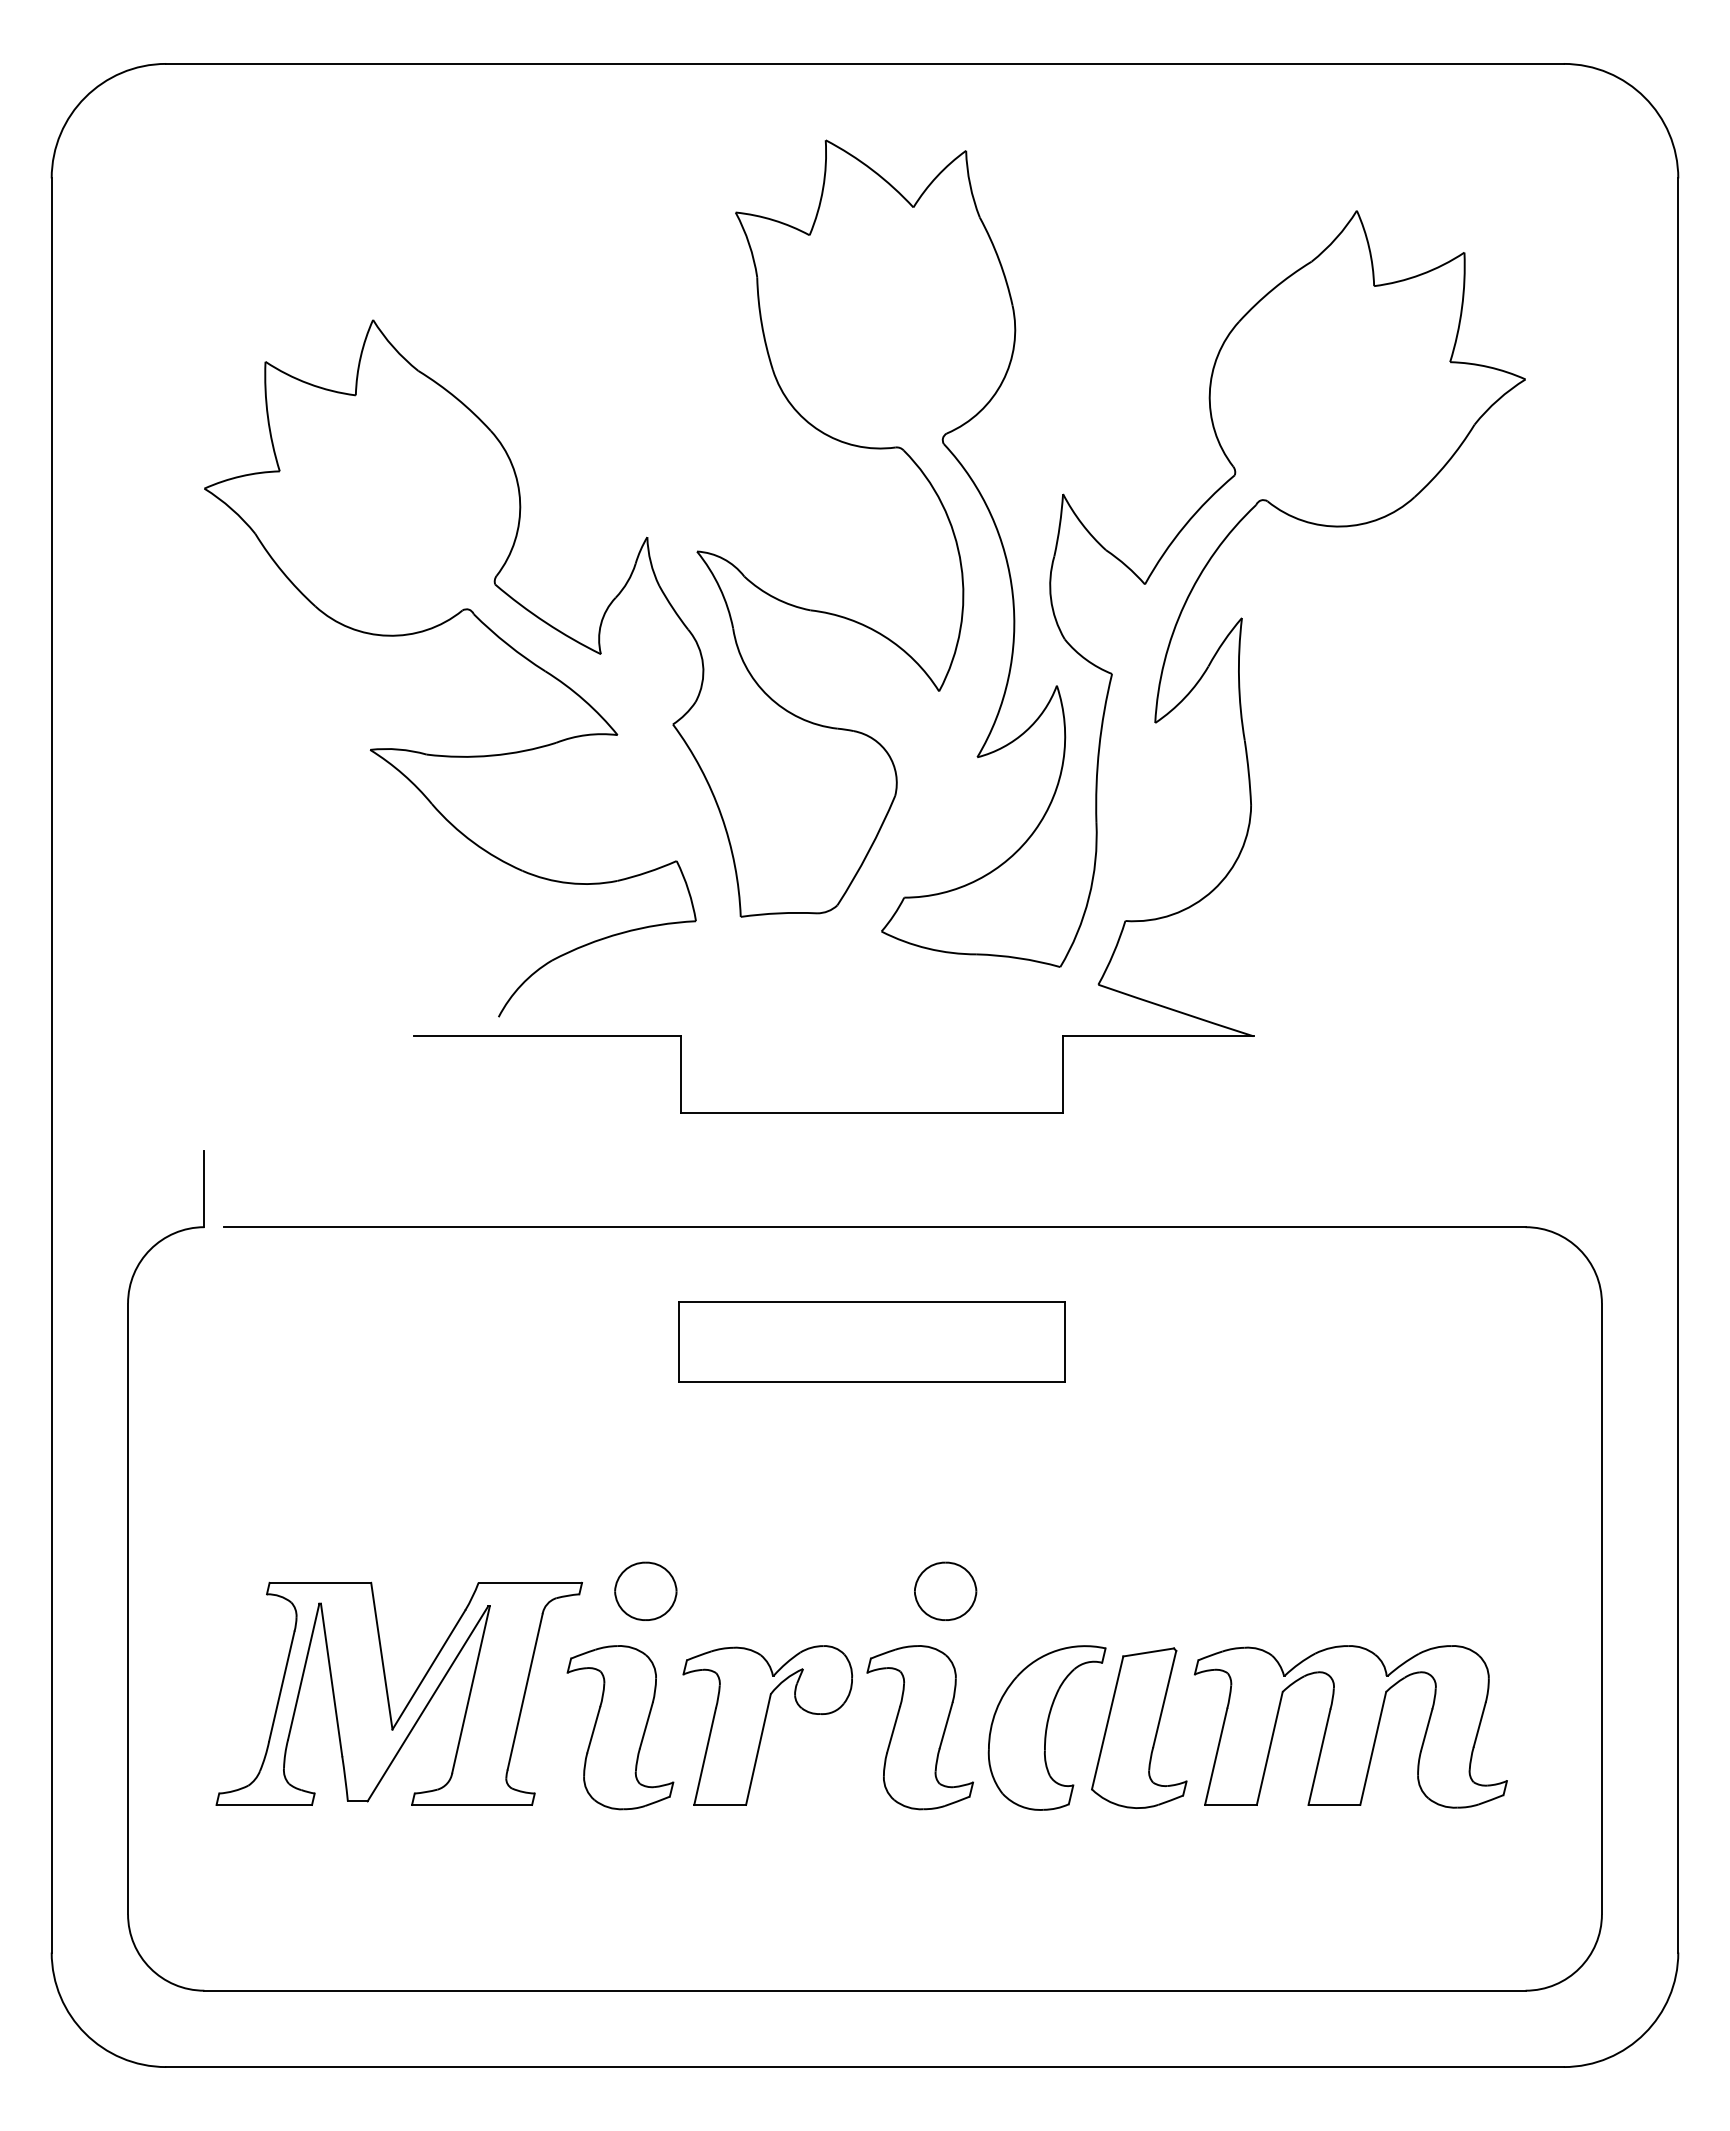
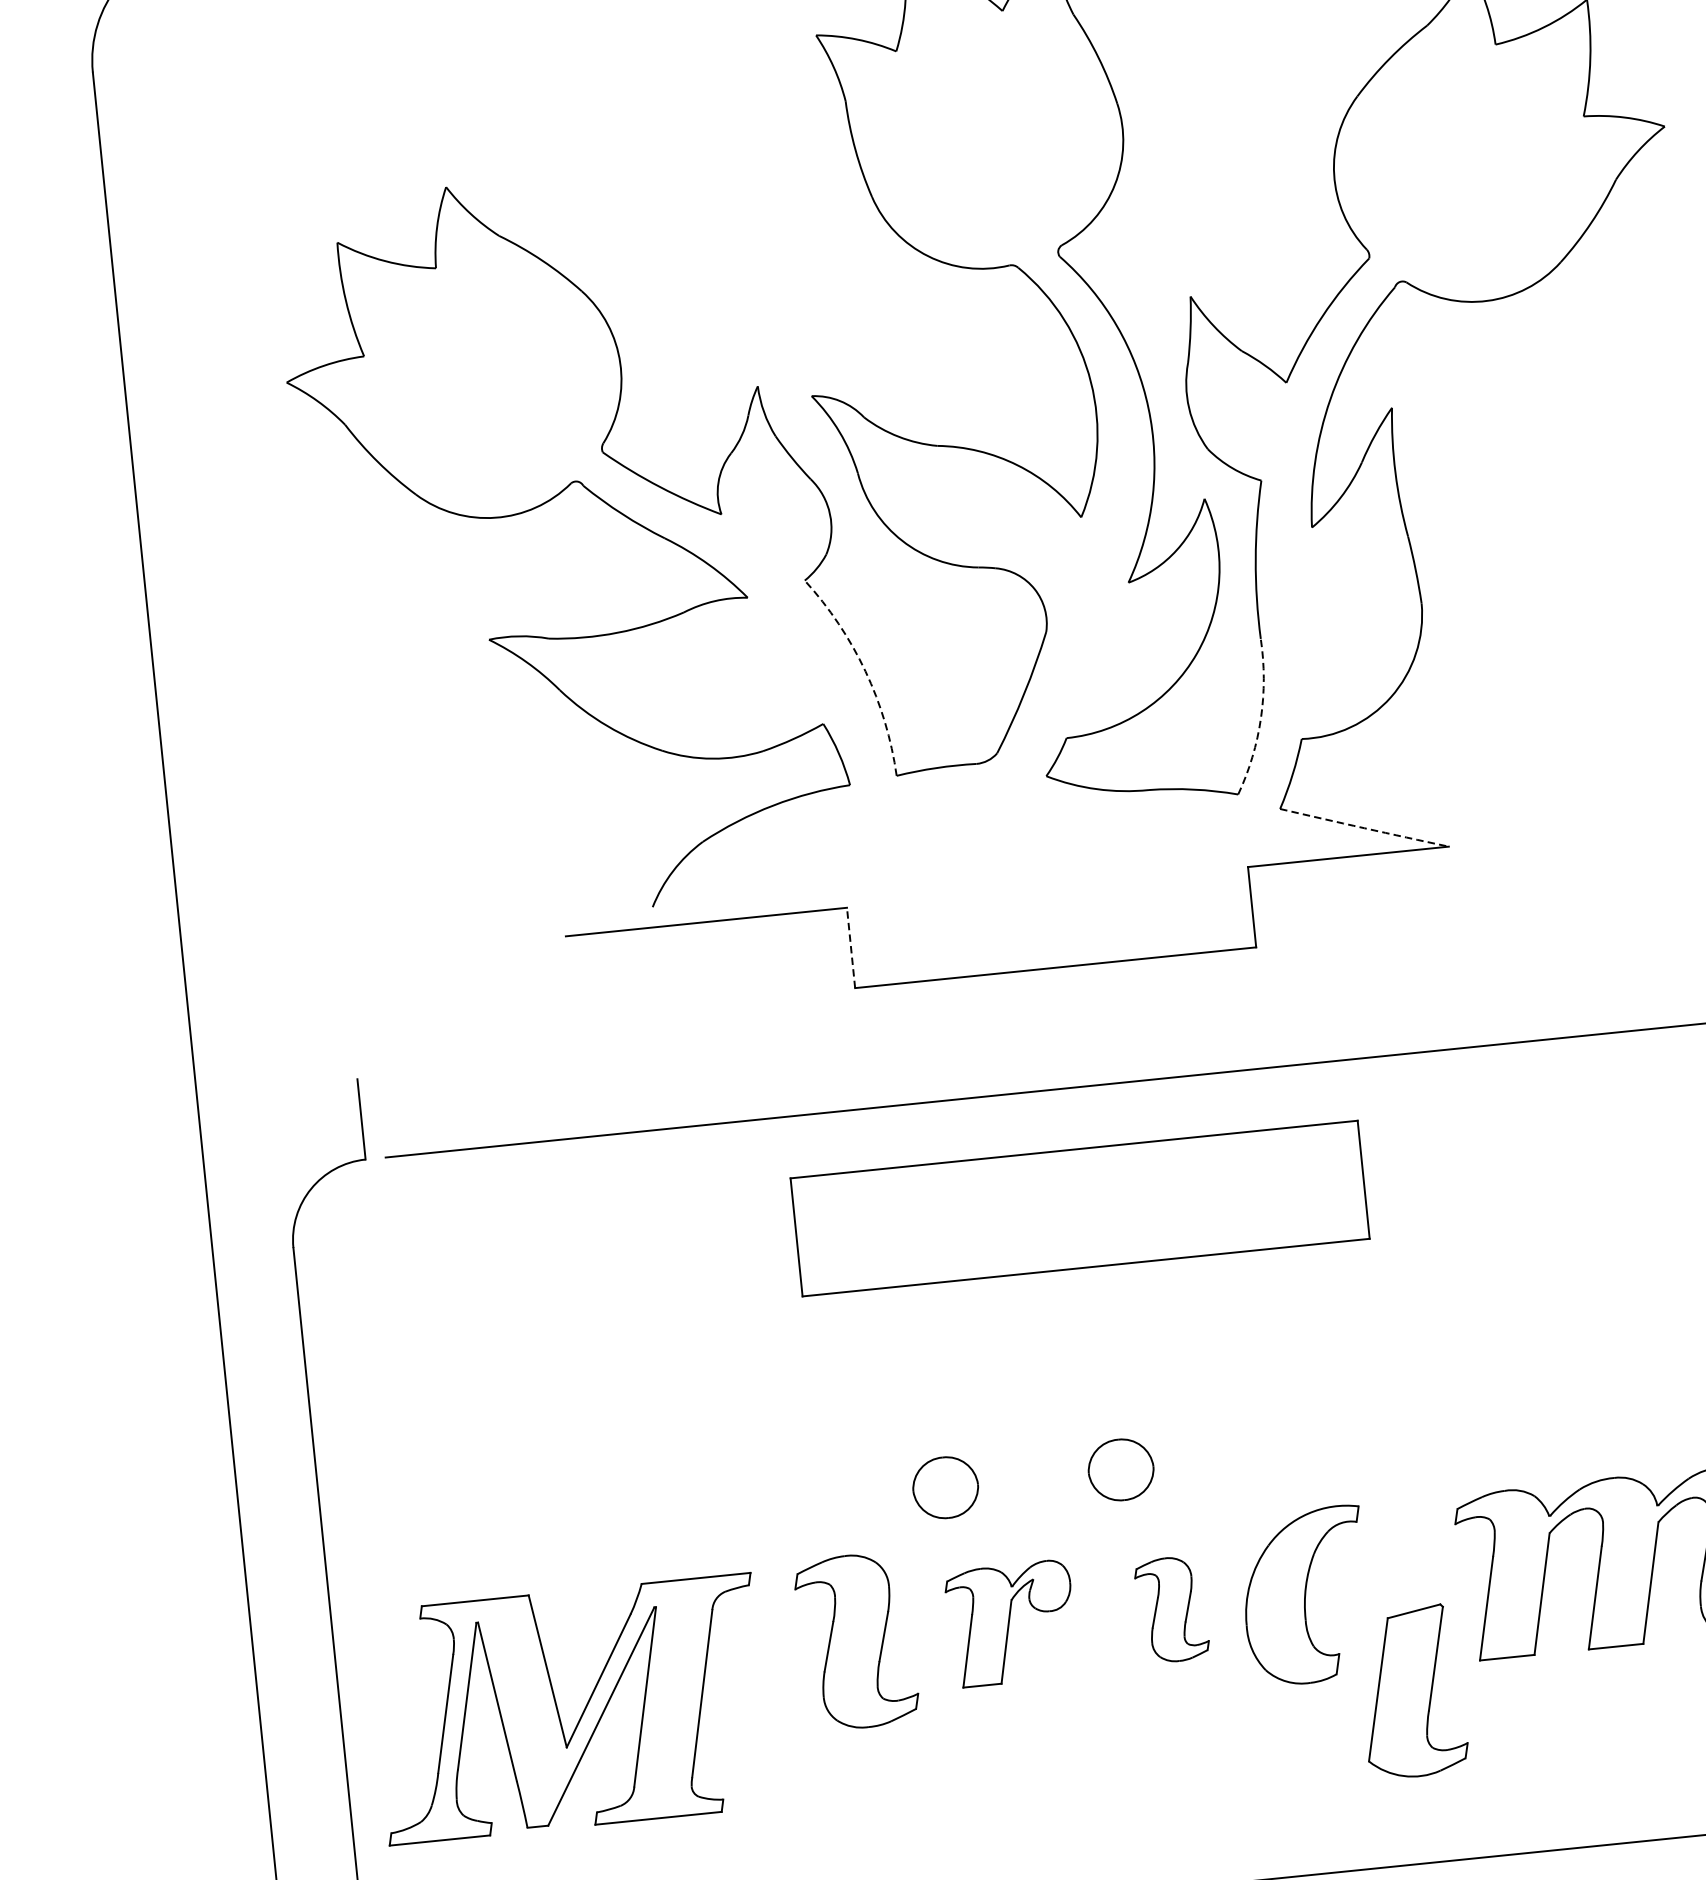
arc: (721, 815) -> (865, 671), solid -> dashed
arc: (1088, 897) -> (1260, 718), solid -> dashed
arc: (1175, 1010) -> (1364, 827), solid -> dashed
line: (681, 1073) -> (851, 946), solid -> dashed
part: (871, 1341) -> (1079, 1208), size x1.4
part: (645, 1590) -> (945, 1486), moved
part: (945, 1590) -> (1120, 1468), moved
part: (388, 1693) -> (558, 1709), moved
part: (767, 1725) -> (1011, 1623), size x0.7
part: (919, 1727) -> (1171, 1609), size x0.6
part: (1139, 1727) -> (1412, 1691), moved

